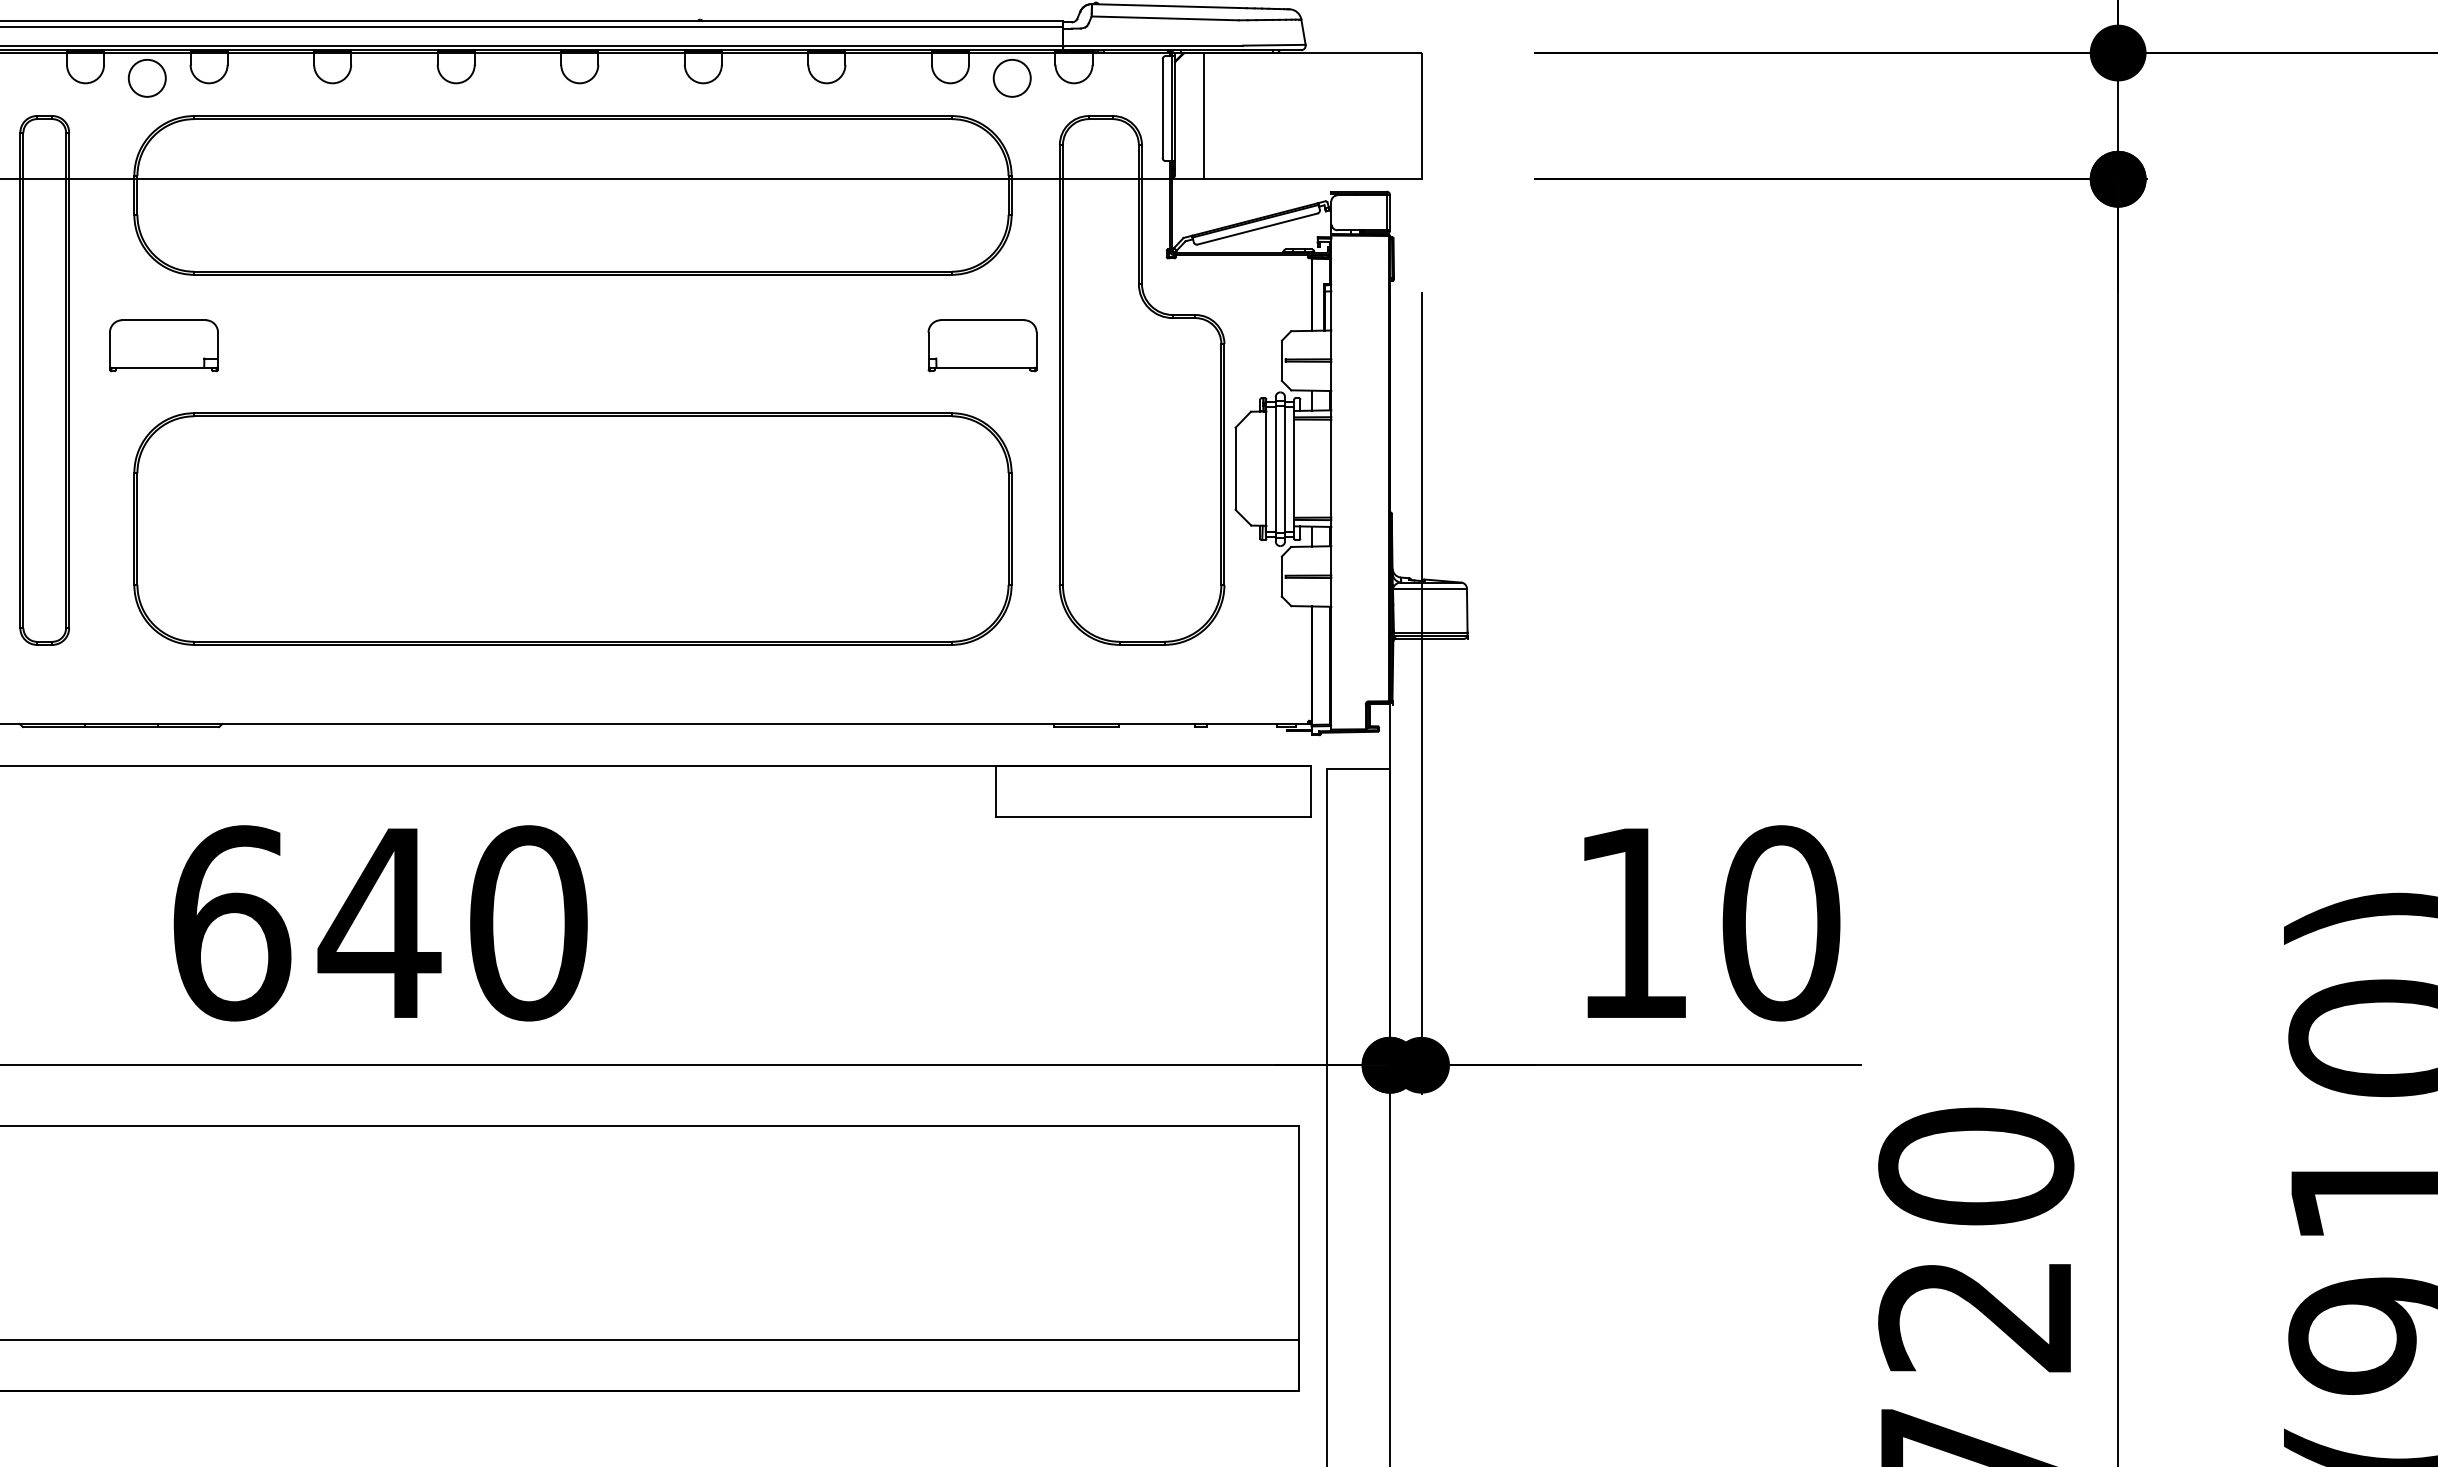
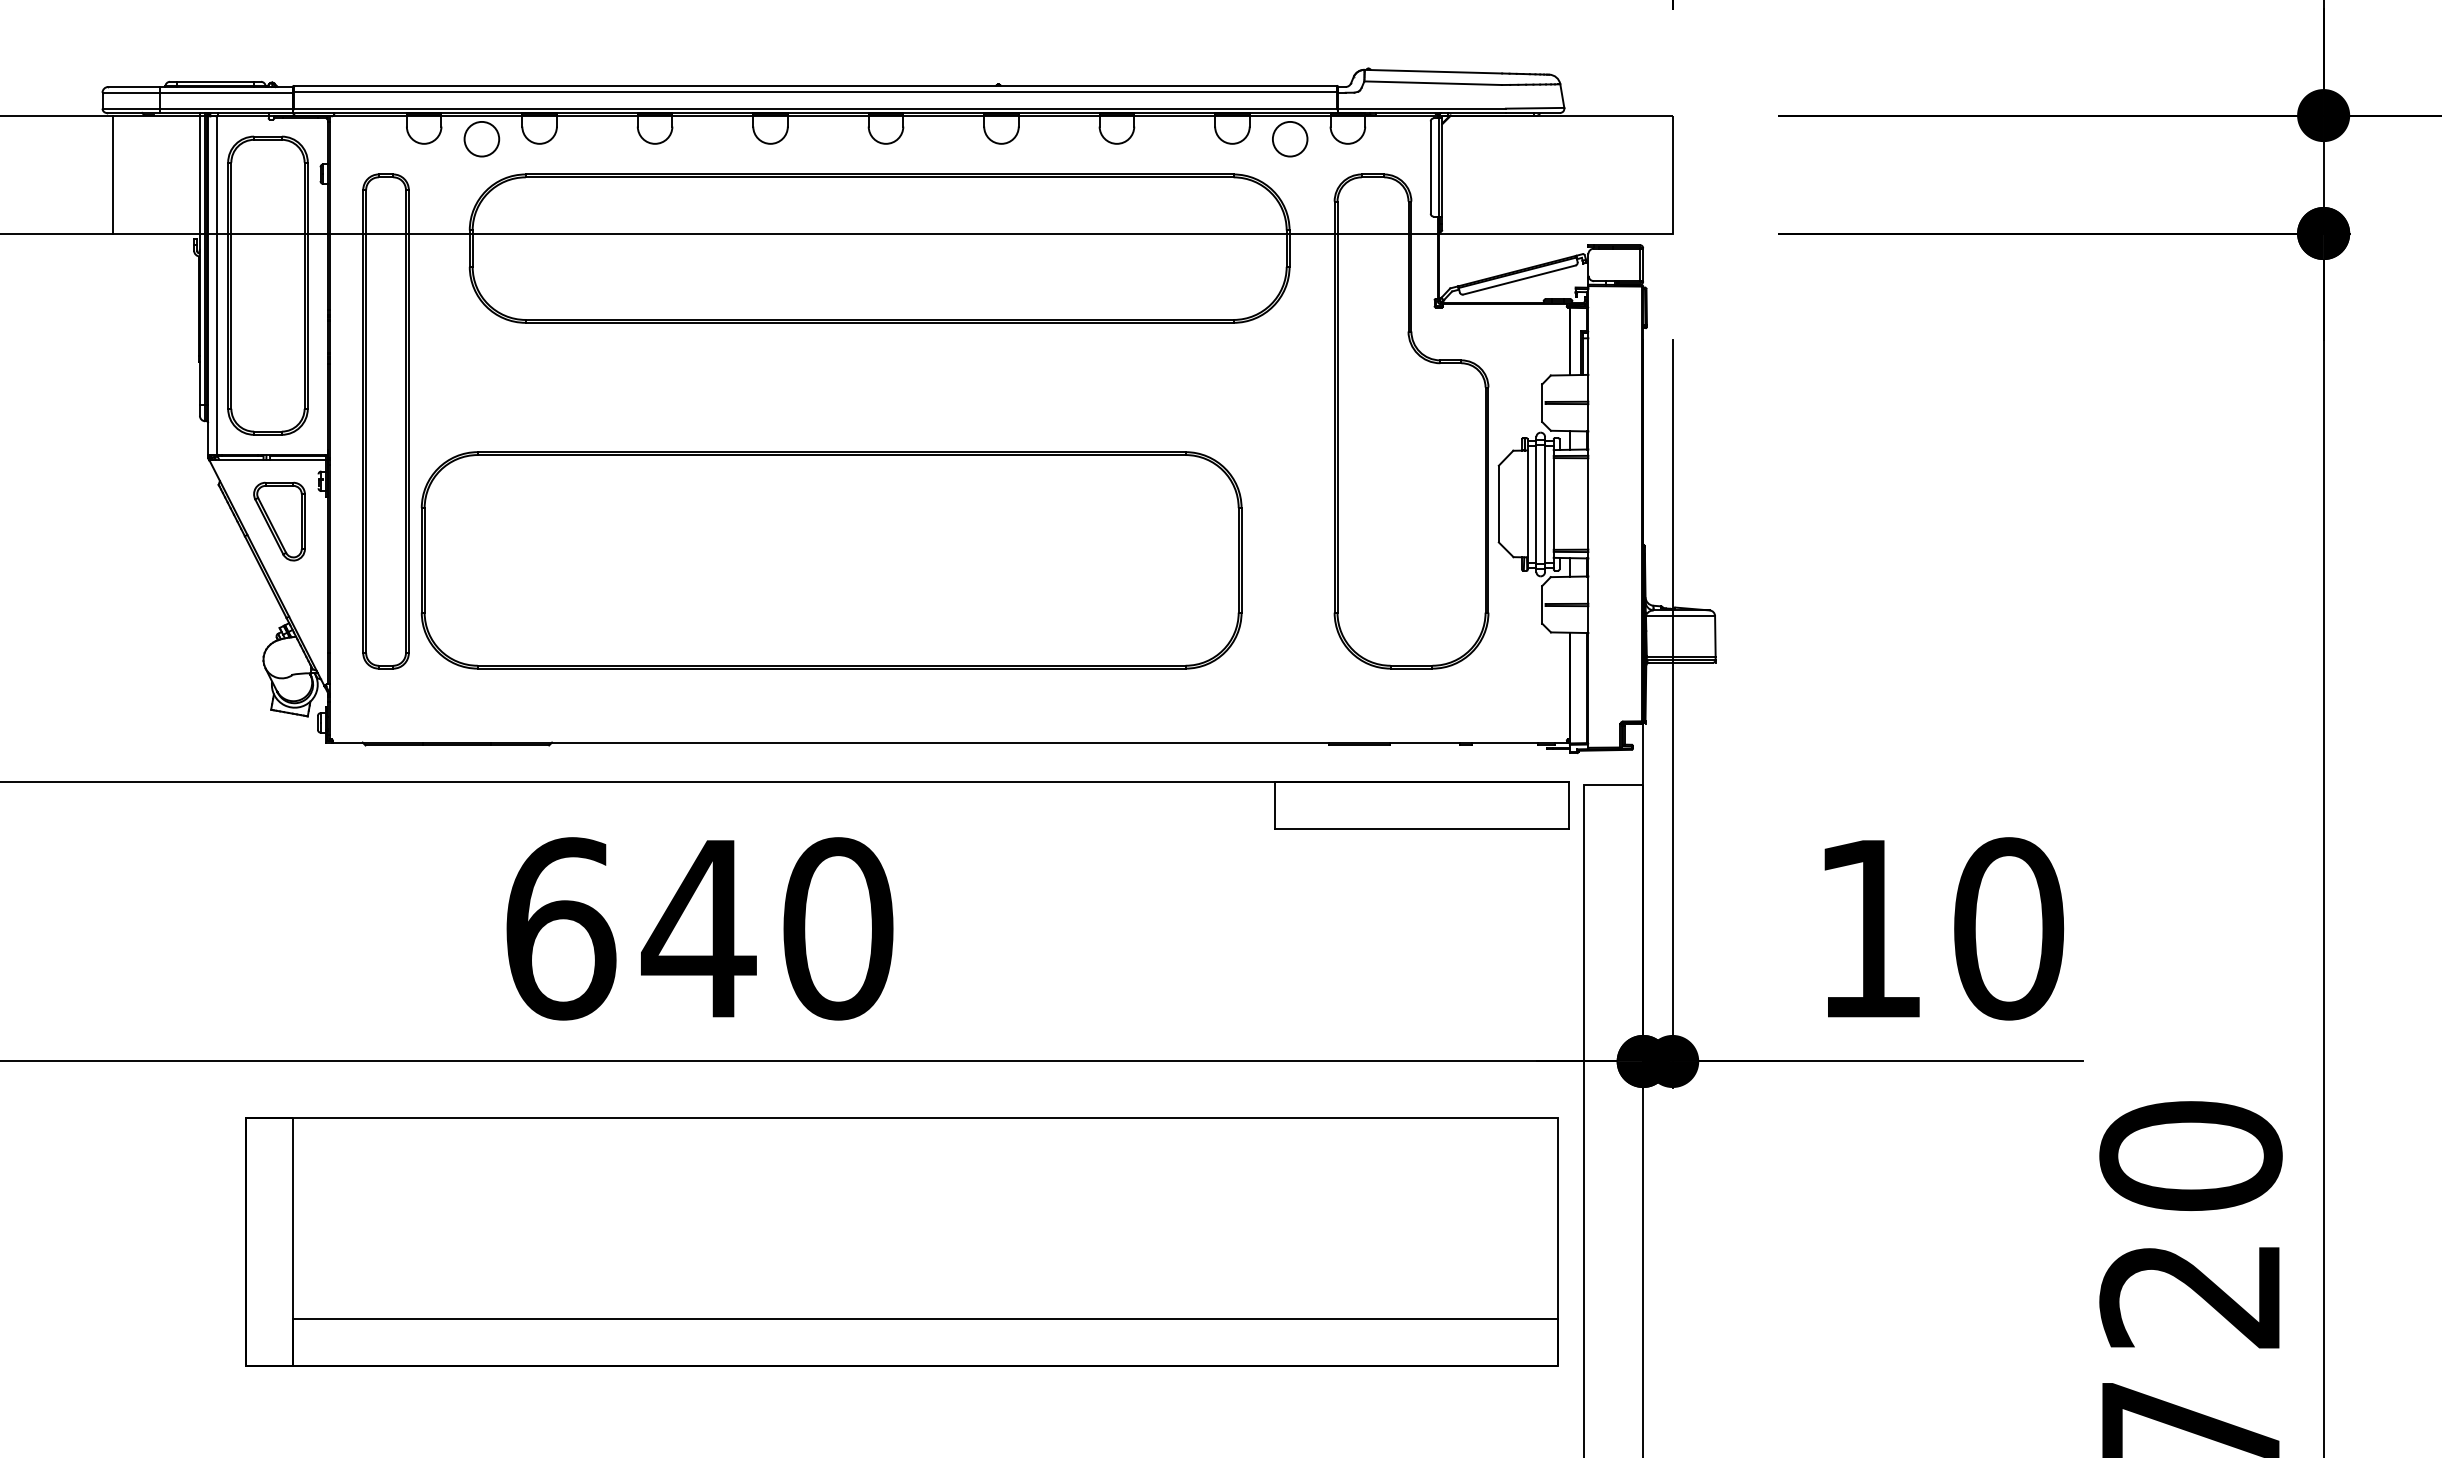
line: (1204, 116) -> (1469, 174), removed
part: (164, 345) -> (497, 388), removed
part: (982, 345) -> (1262, 388), removed
part: (572, 529) -> (831, 560), moved

